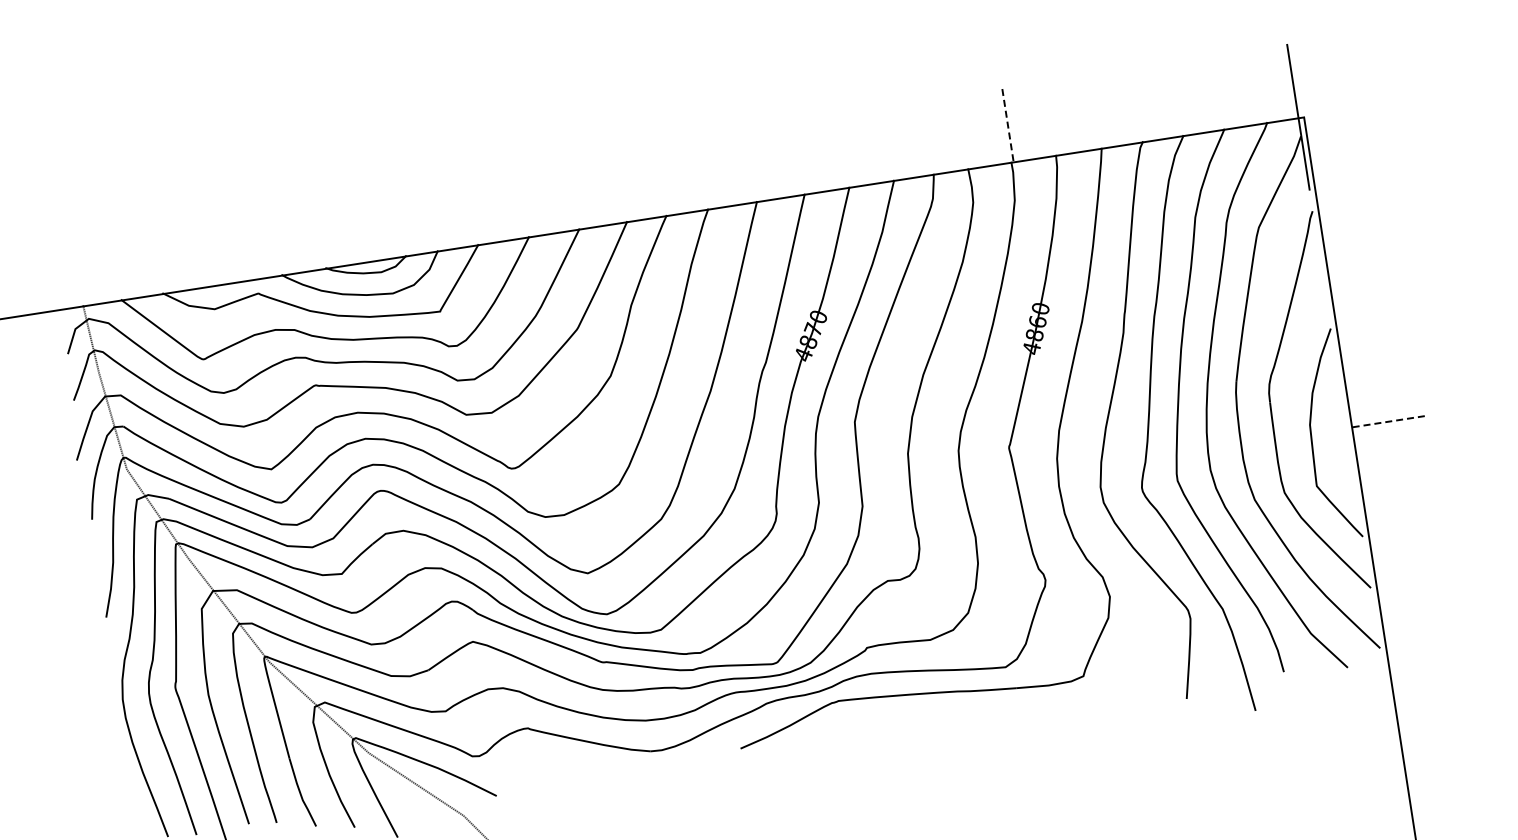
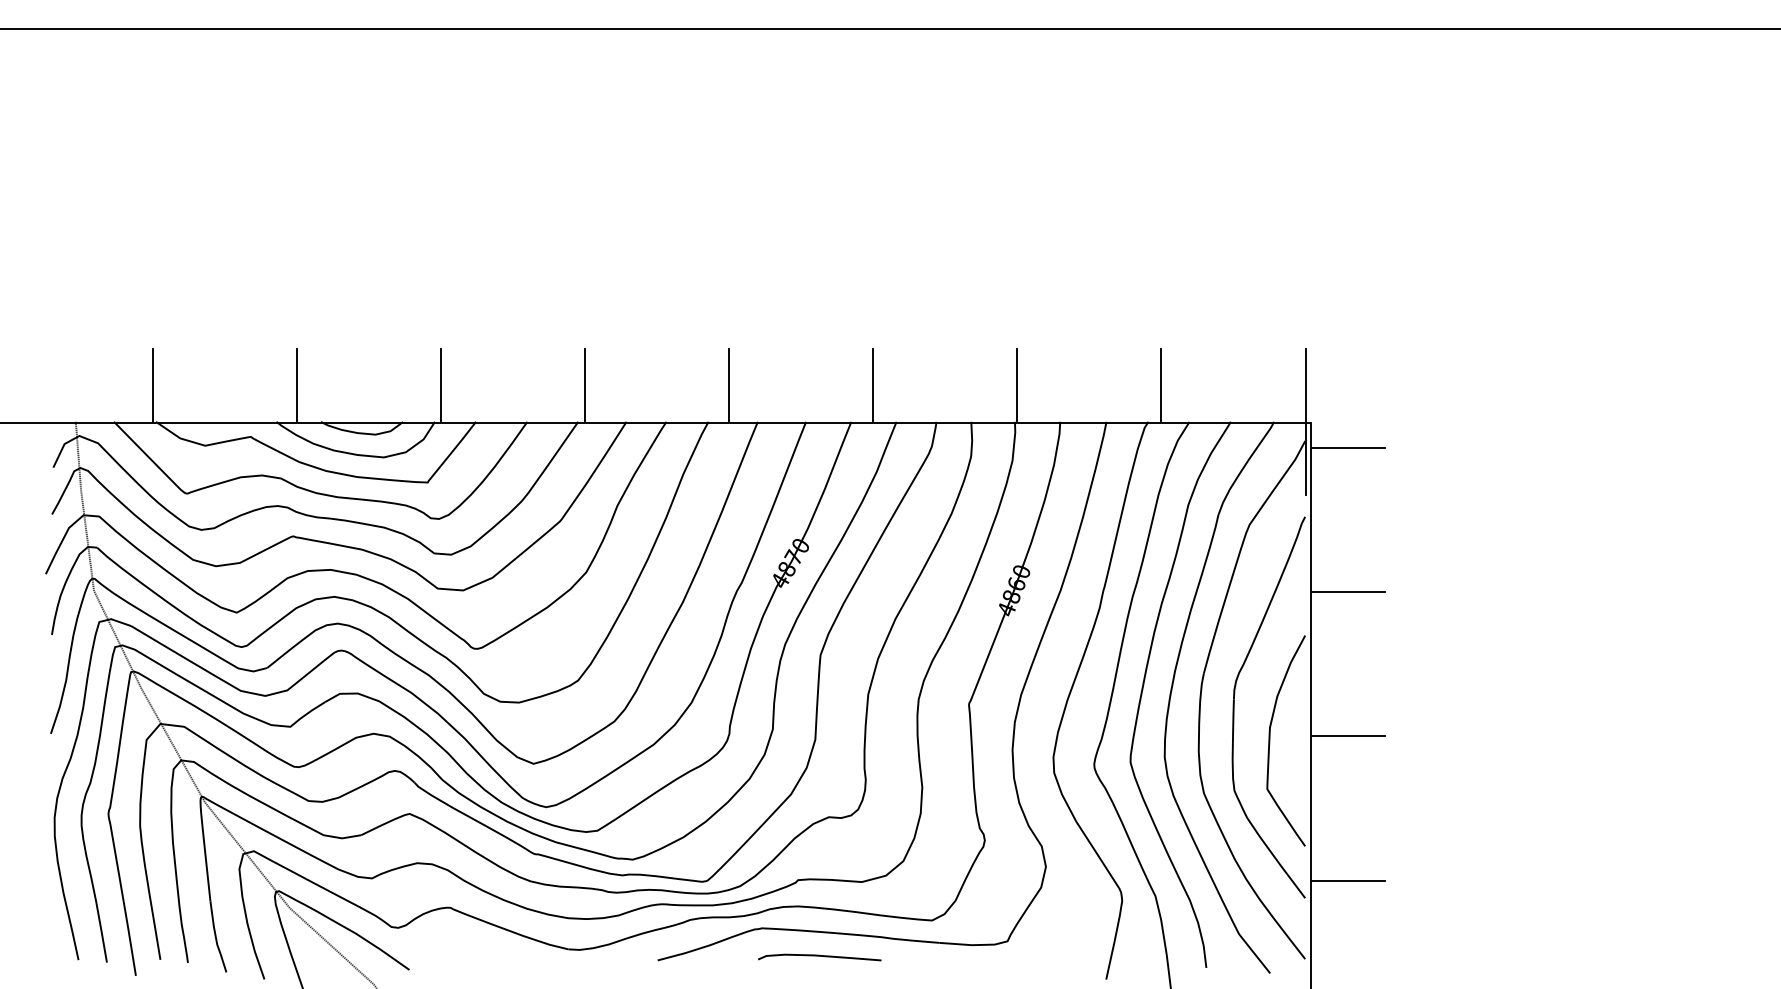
line: (1150, 102) -> (1161, 384), added
line: (1008, 125) -> (1017, 385), dashed -> solid
line: (1343, 137) -> (1347, 448), added
line: (865, 146) -> (873, 384), added
line: (723, 168) -> (729, 384), added
line: (580, 190) -> (584, 384), added
line: (437, 212) -> (440, 384), added
line: (295, 234) -> (296, 384), added
line: (153, 256) -> (152, 384), added
line: (1365, 279) -> (1347, 592), added
line: (1388, 421) -> (1348, 736), dashed -> solid
line: (1410, 564) -> (1347, 880), added
curve: (899, 720) -> (819, 956), added

